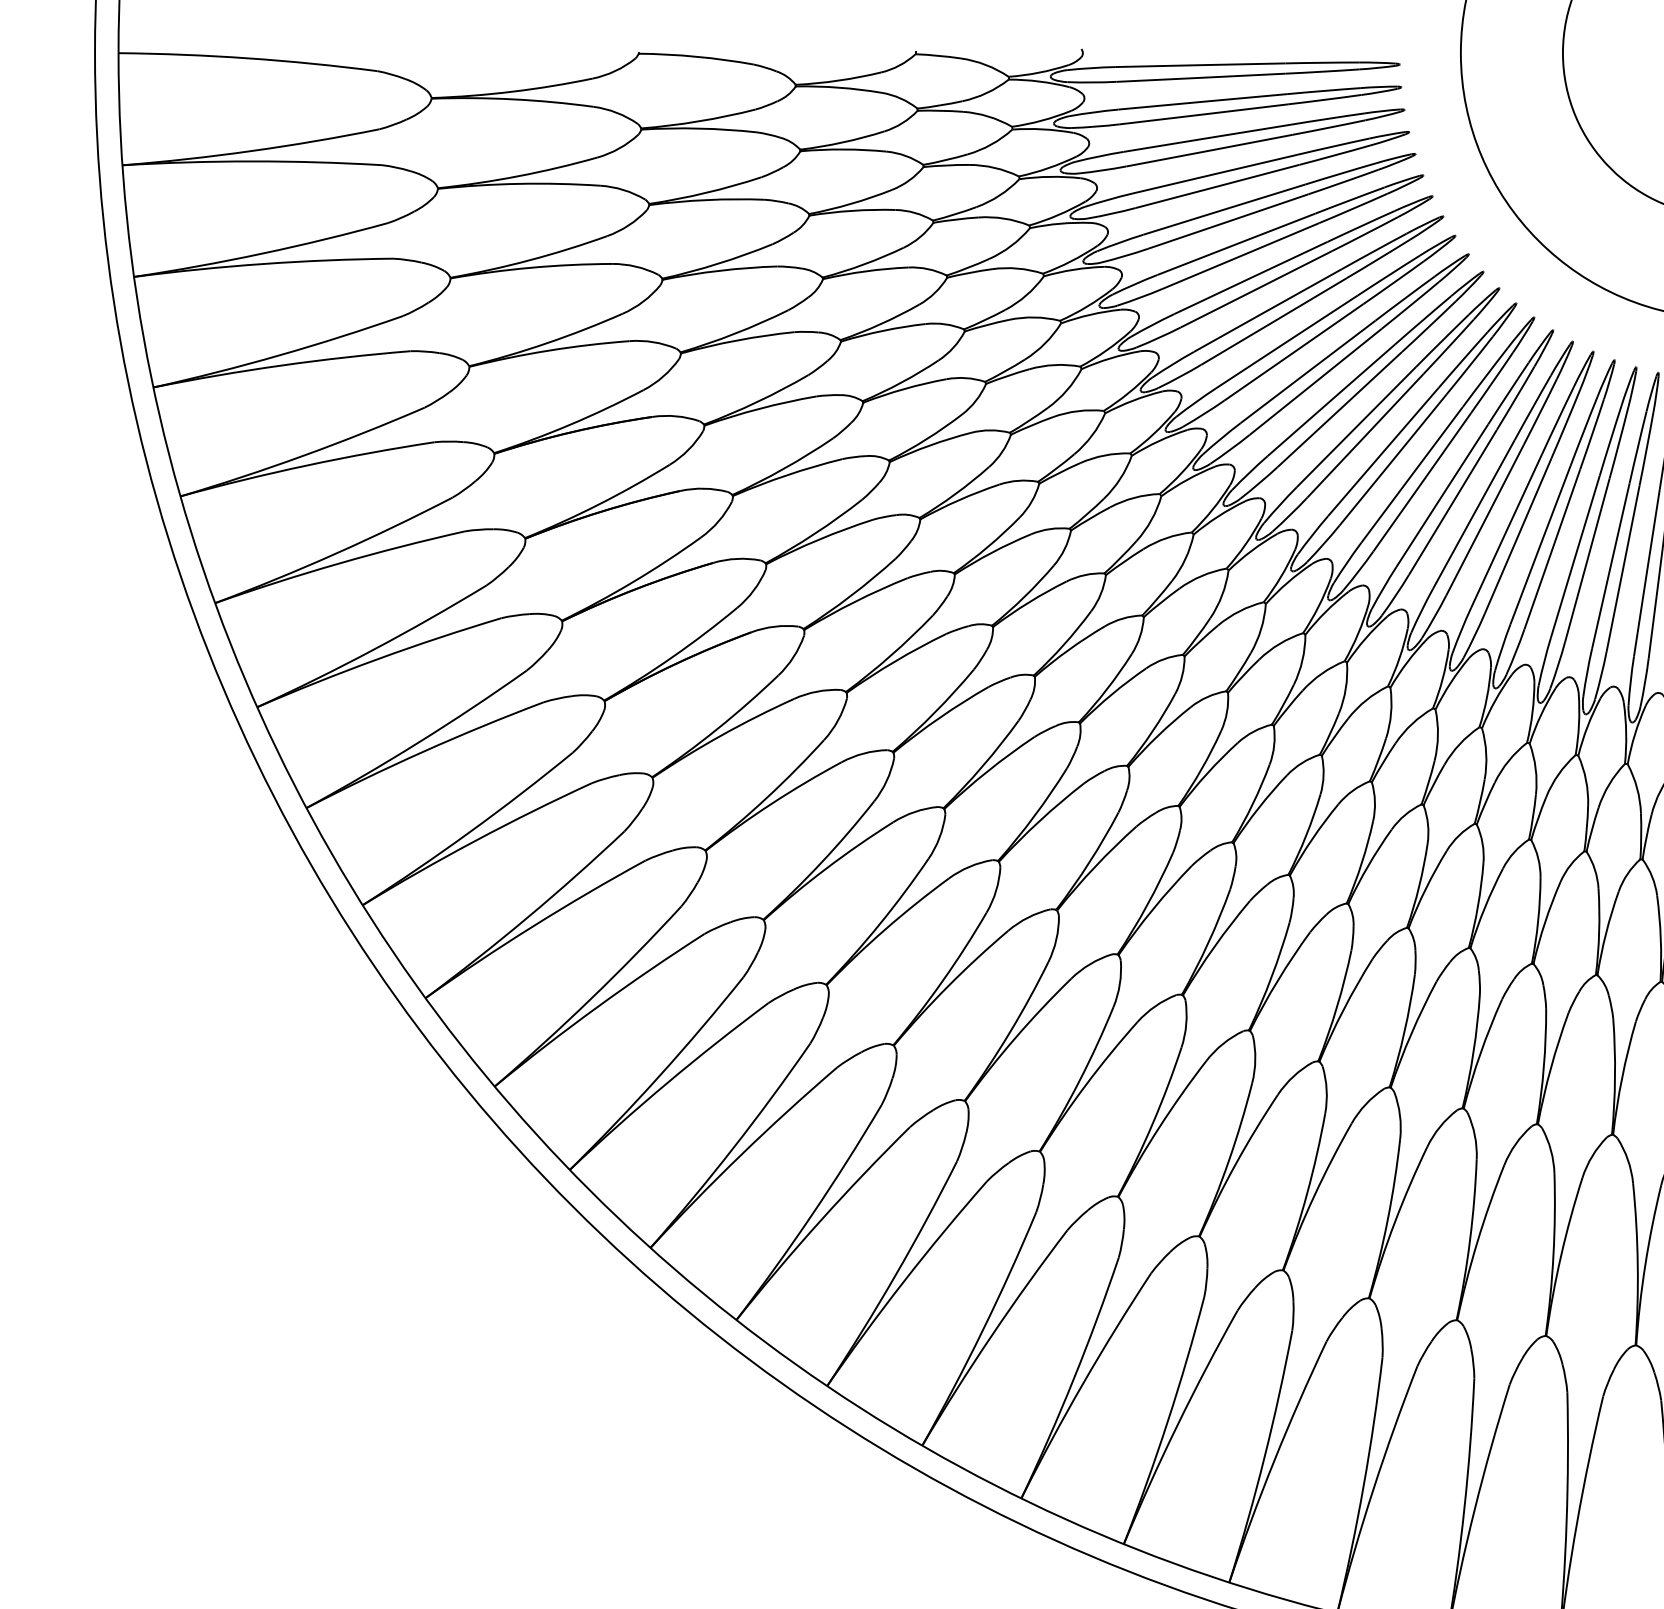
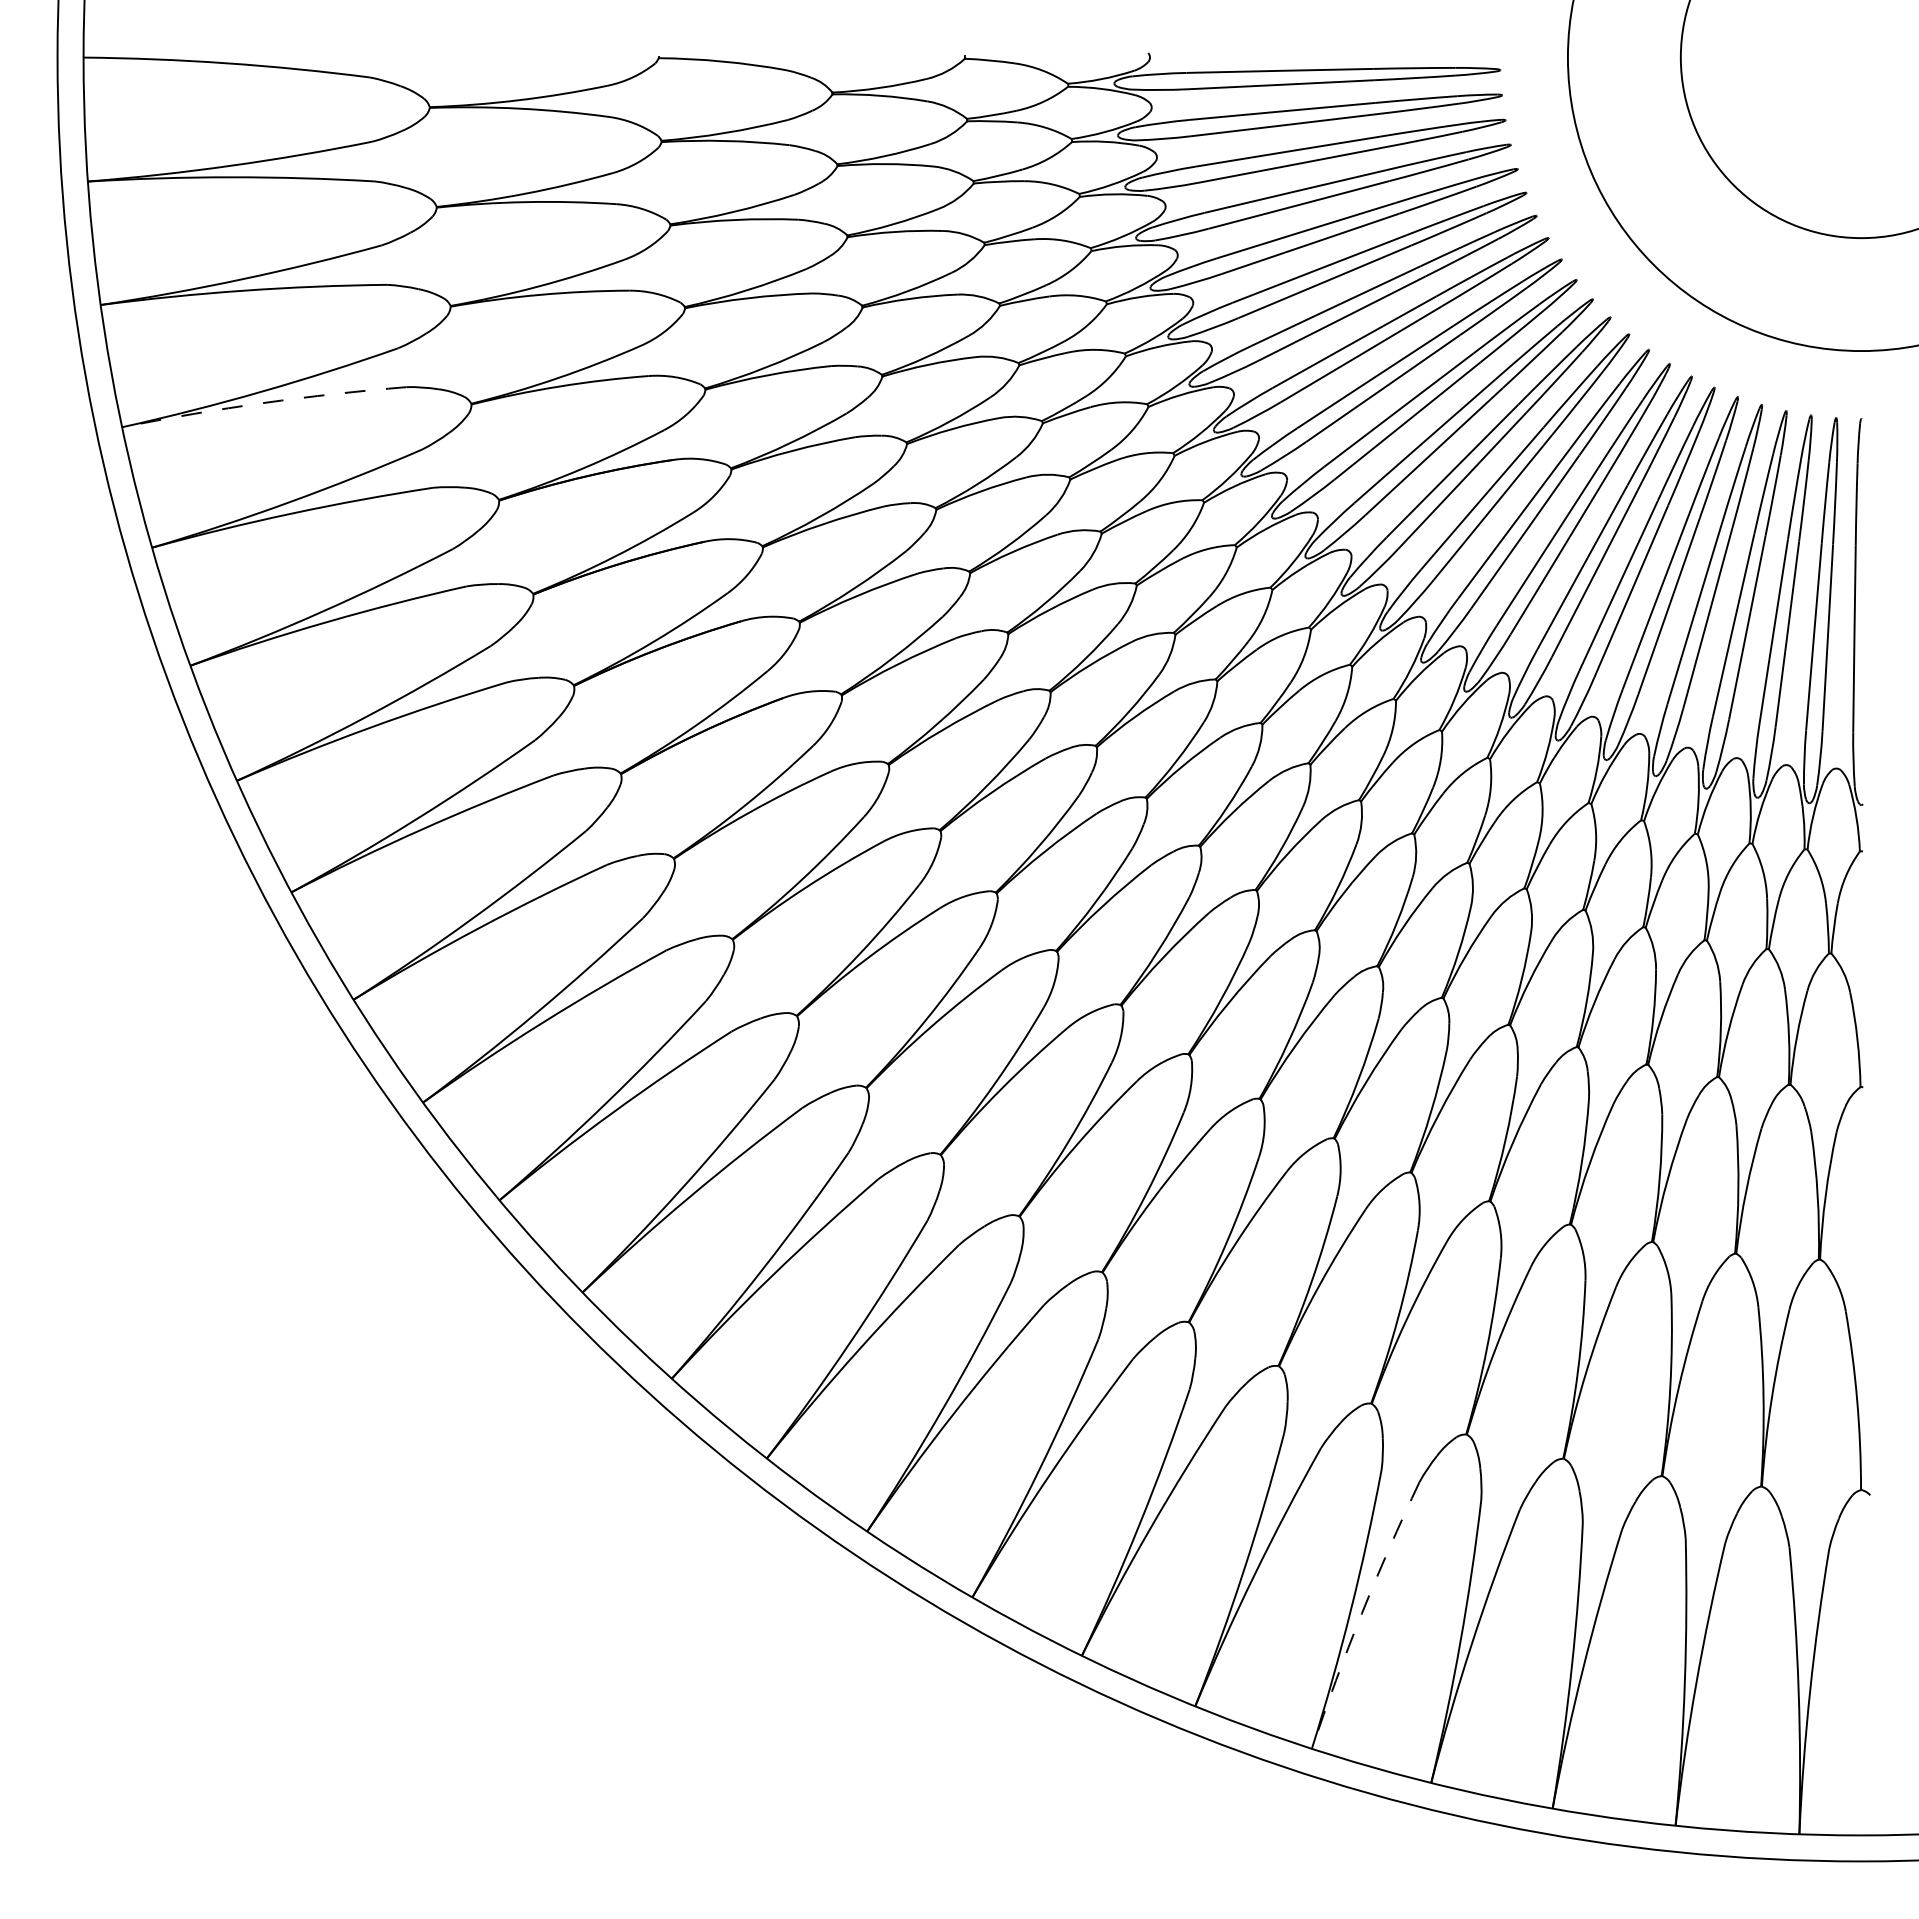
arc: (281, 365) -> (263, 403), solid -> dashed
arc: (1274, 1460) -> (1361, 1613), solid -> dashed

